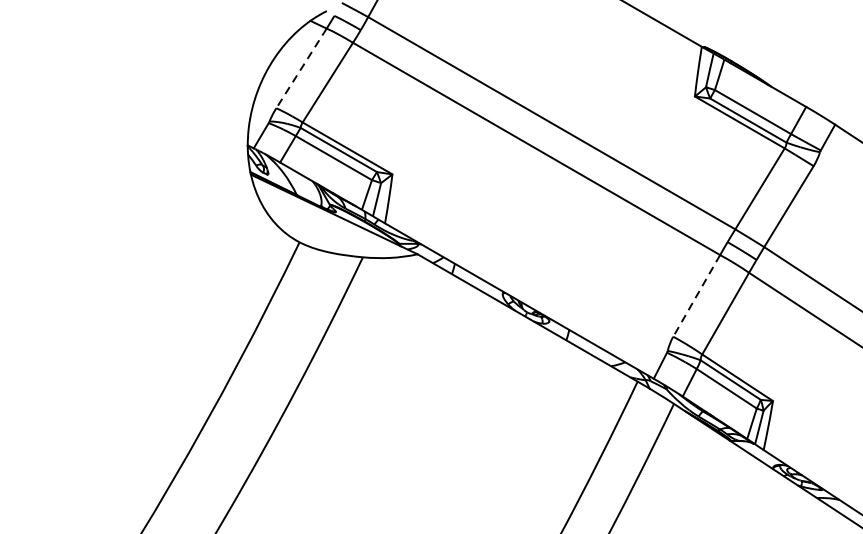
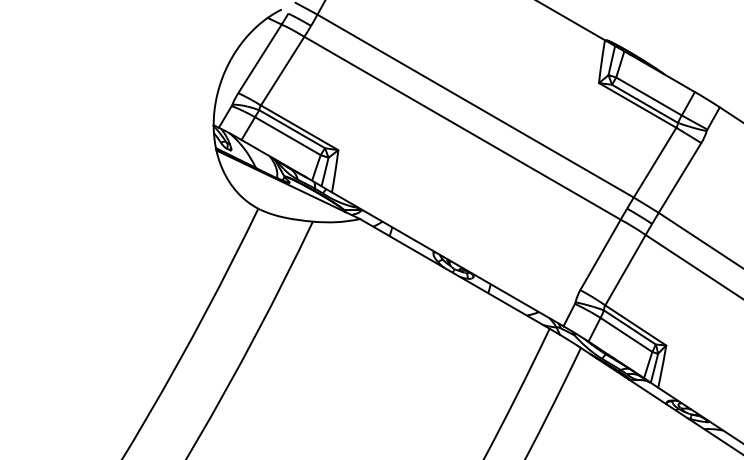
line: (302, 67) -> (260, 58), dashed -> solid
line: (696, 295) -> (600, 254), dashed -> solid

